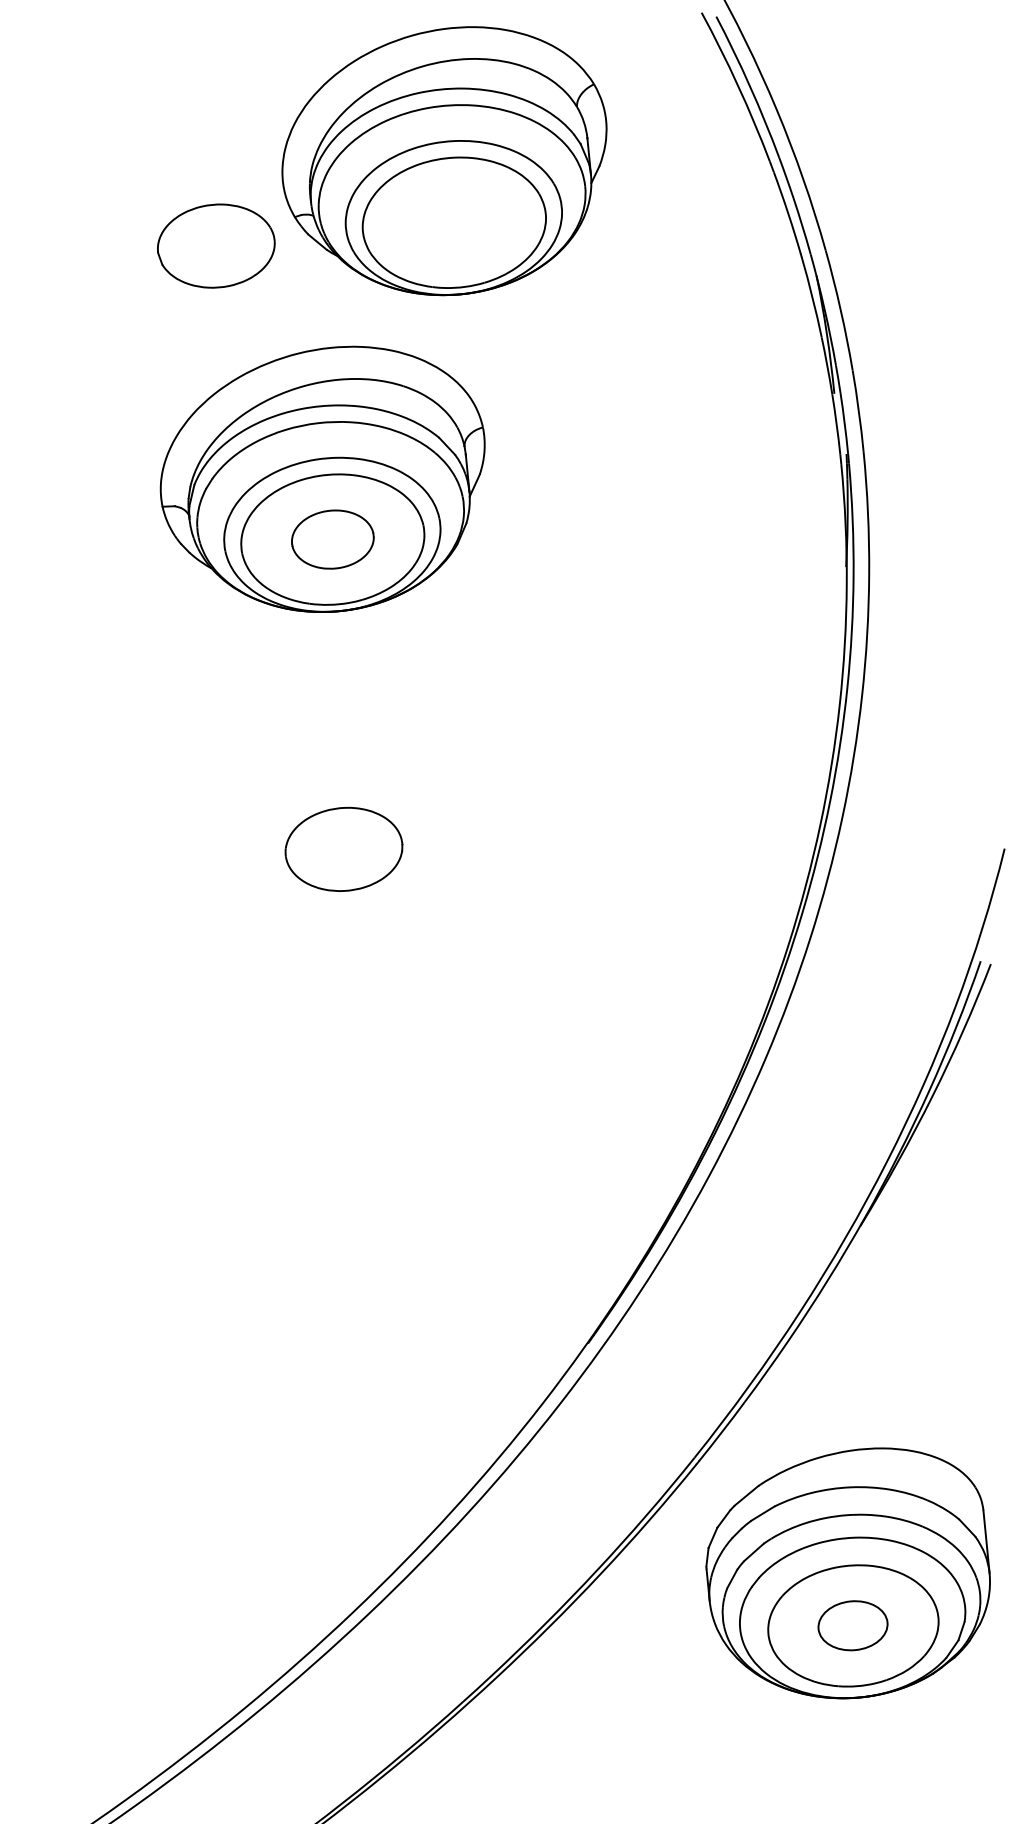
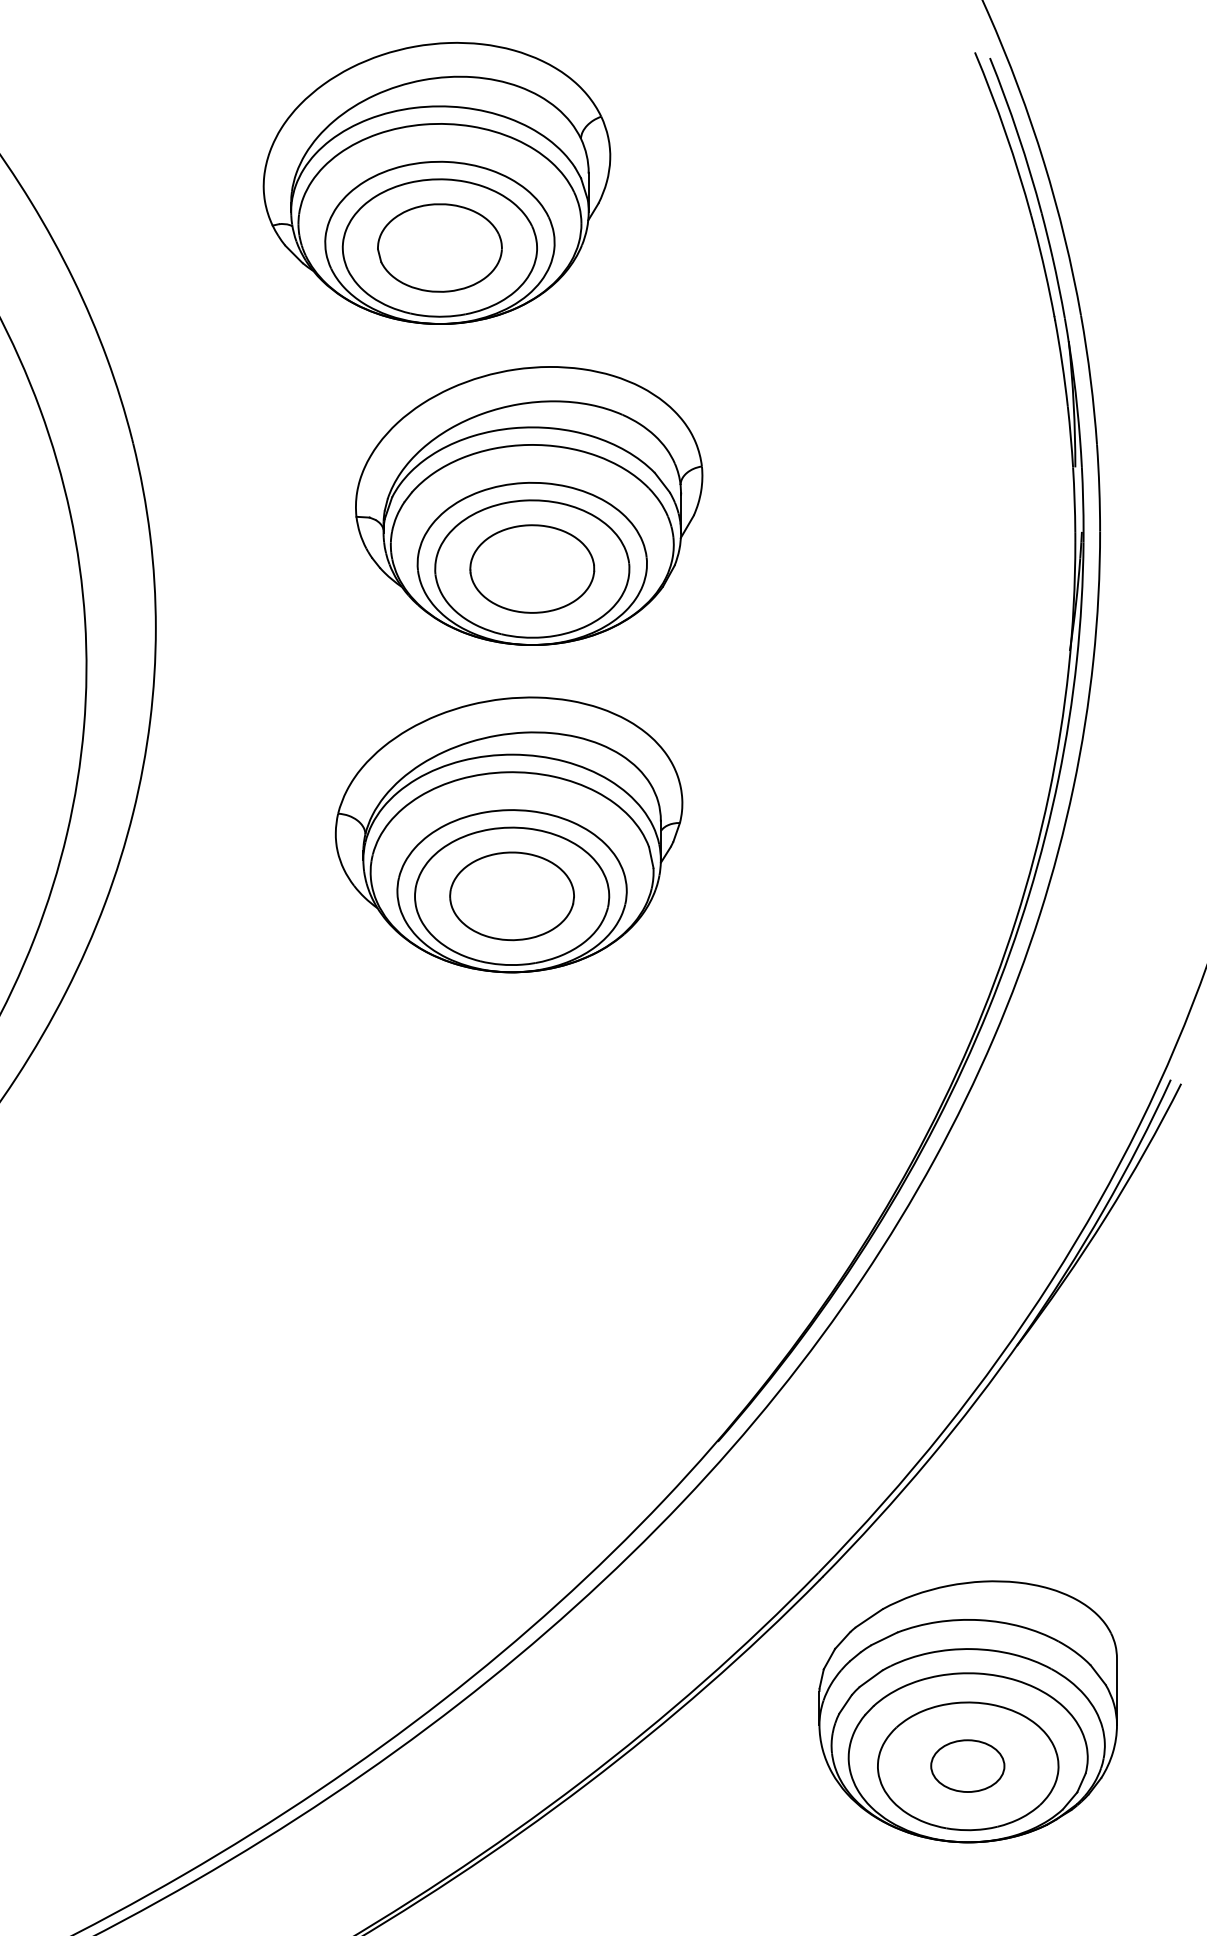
part: (445, 161) -> (436, 182), moved
part: (332, 539) -> (532, 568), size x1.43
part: (334, 791) -> (508, 834), added

